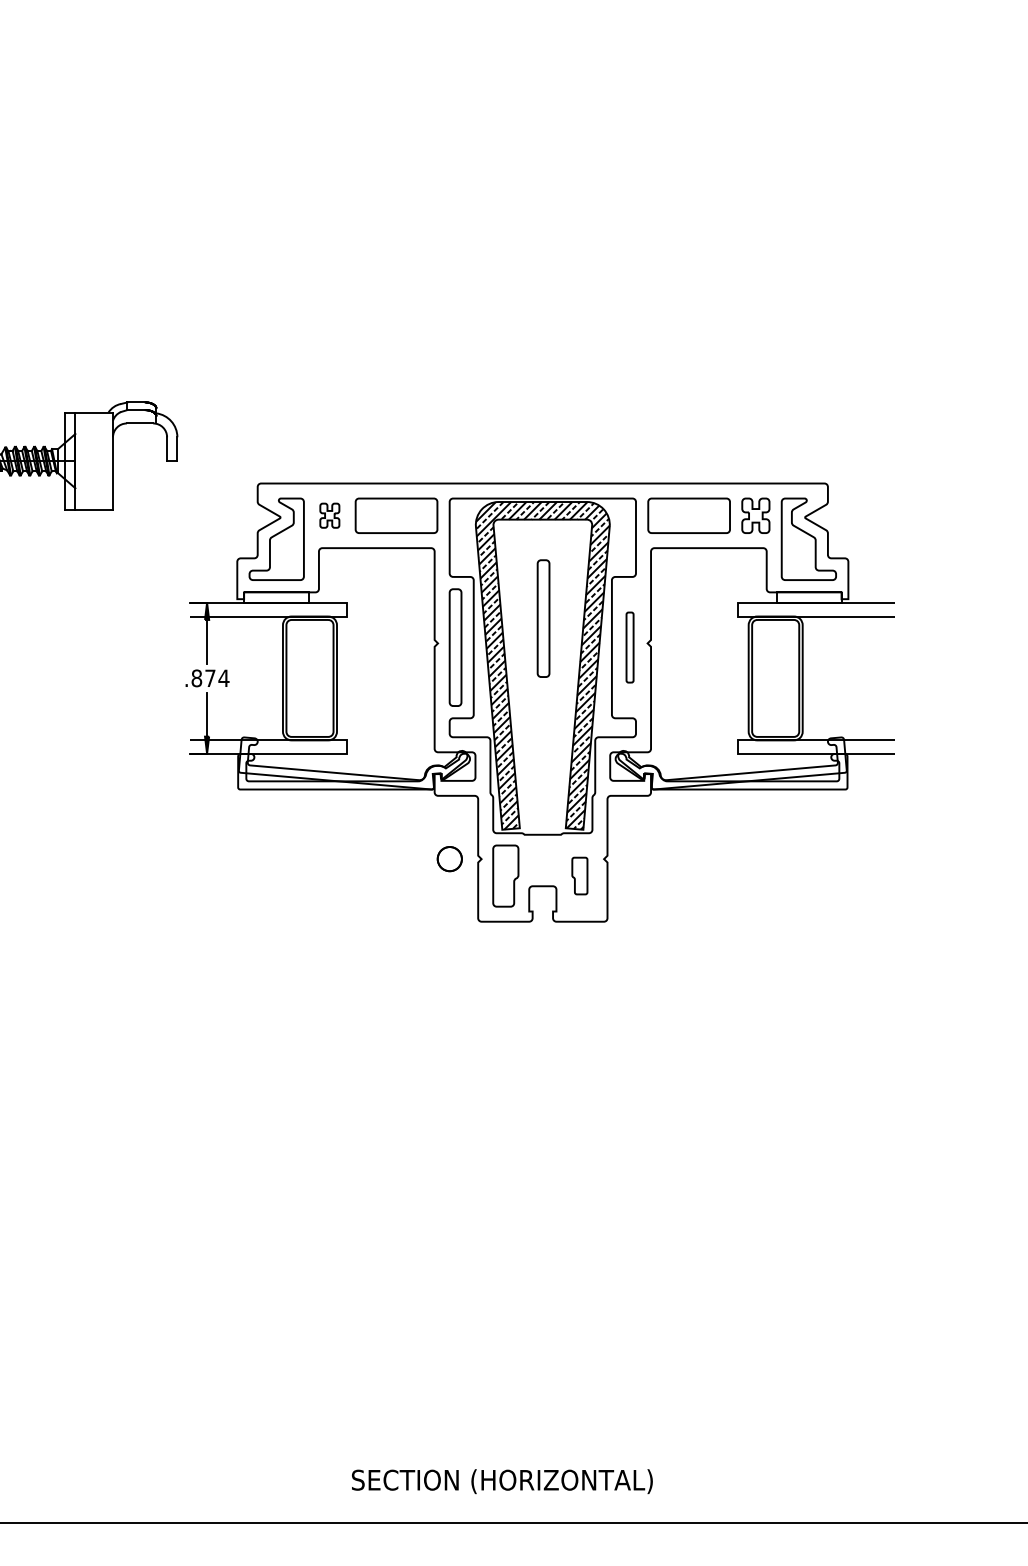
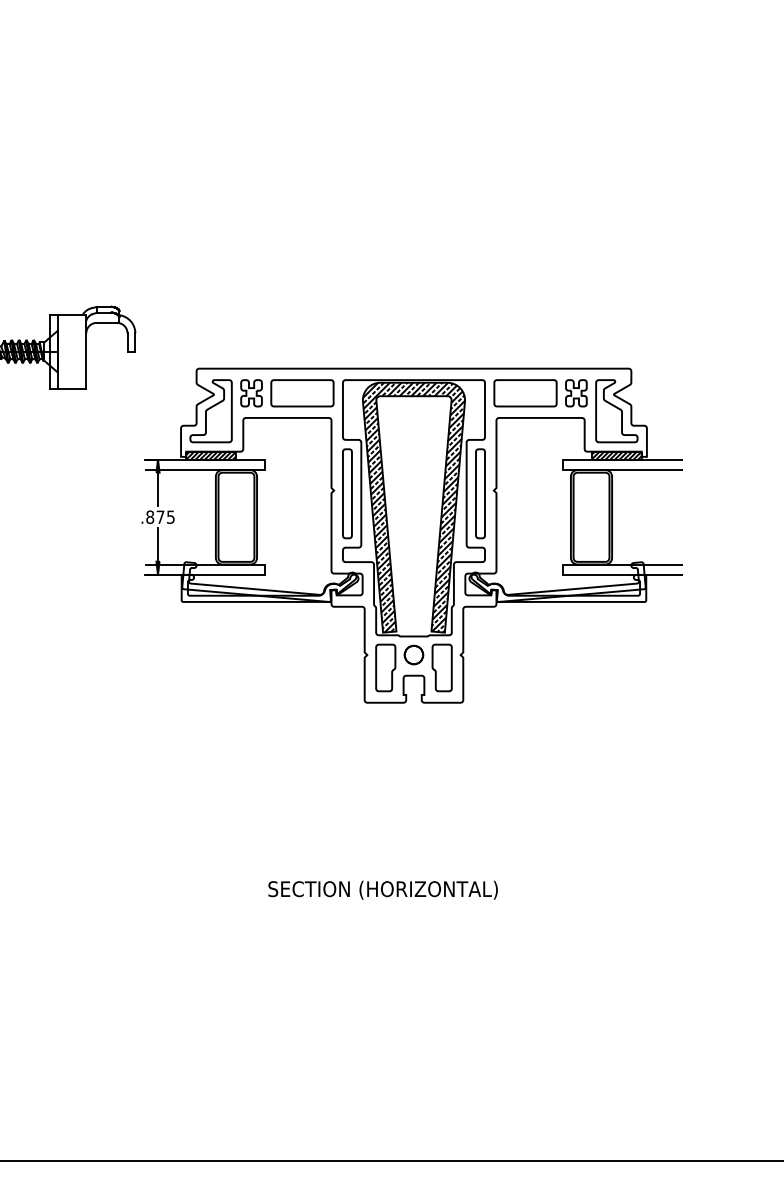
part: (329, 515) -> (251, 393), size x1.43
hatch: (276, 597) -> (210, 455), added
hatch: (808, 597) -> (616, 455), added
part: (543, 618) -> (414, 471), removed
part: (629, 647) -> (480, 493), size x1.67
text: (223, 678) -> (170, 517), .874 -> .875
part: (449, 859) -> (413, 655), moved
part: (579, 875) -> (441, 667), size x1.67
text: (502, 1481) -> (383, 890), moved

